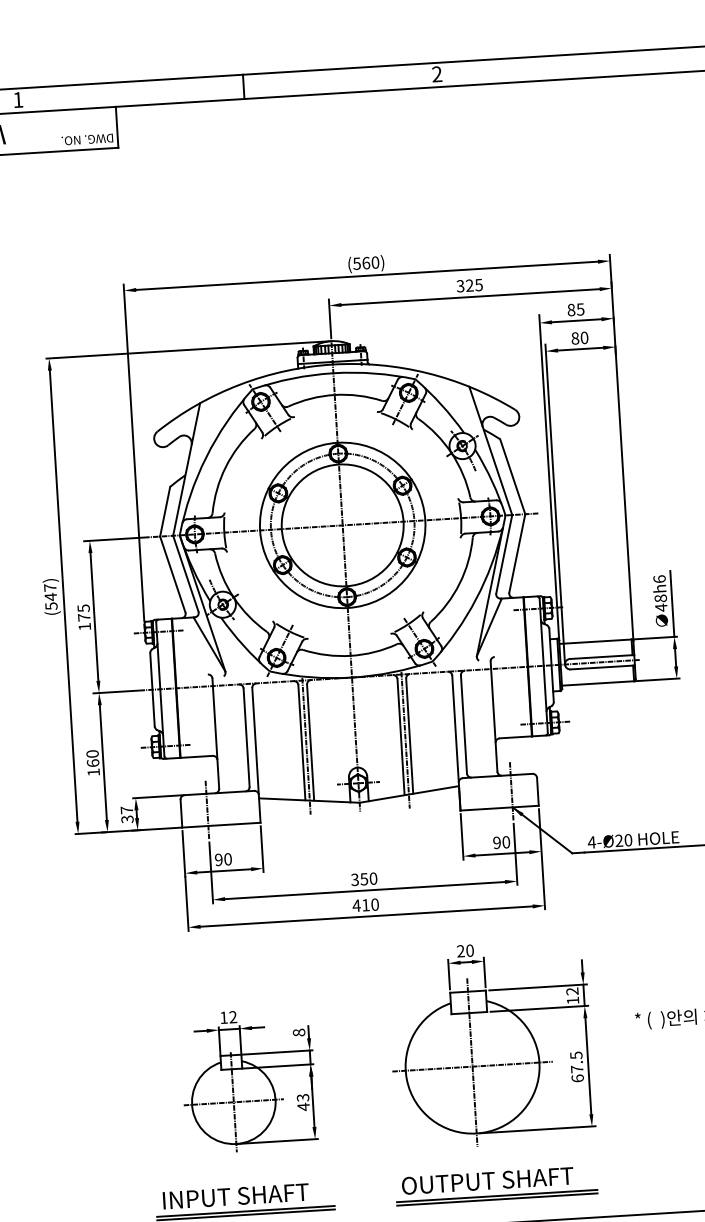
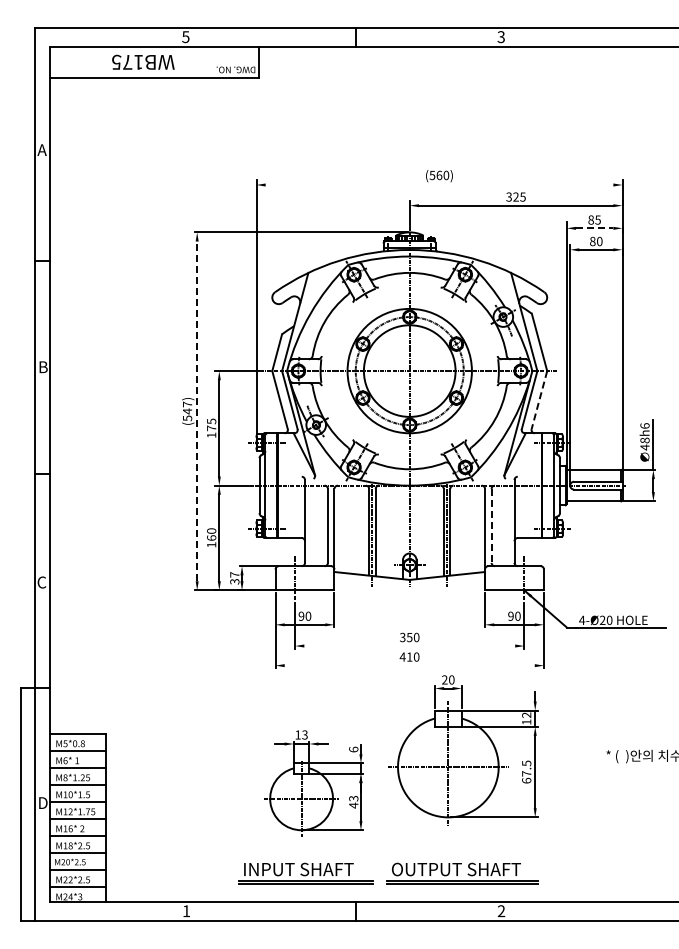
text: (436, 74) -> (500, 37), 2 -> 3
text: (17, 100) -> (185, 37), 1 -> 5
line: (367, 275) -> (439, 184), removed
line: (576, 321) -> (594, 228), solid -> dashed
line: (517, 553) -> (539, 400), solid -> dashed
line: (64, 596) -> (197, 411), solid -> dashed
line: (463, 723) -> (491, 525), solid -> dashed
line: (364, 891) -> (409, 646), removed
line: (366, 916) -> (409, 665), removed
text: (232, 1017) -> (304, 735), 12 -> 13
text: (298, 1032) -> (353, 749), 8 -> 6
part: (491, 1043) -> (463, 750), moved
part: (496, 1185) -> (462, 873), moved

